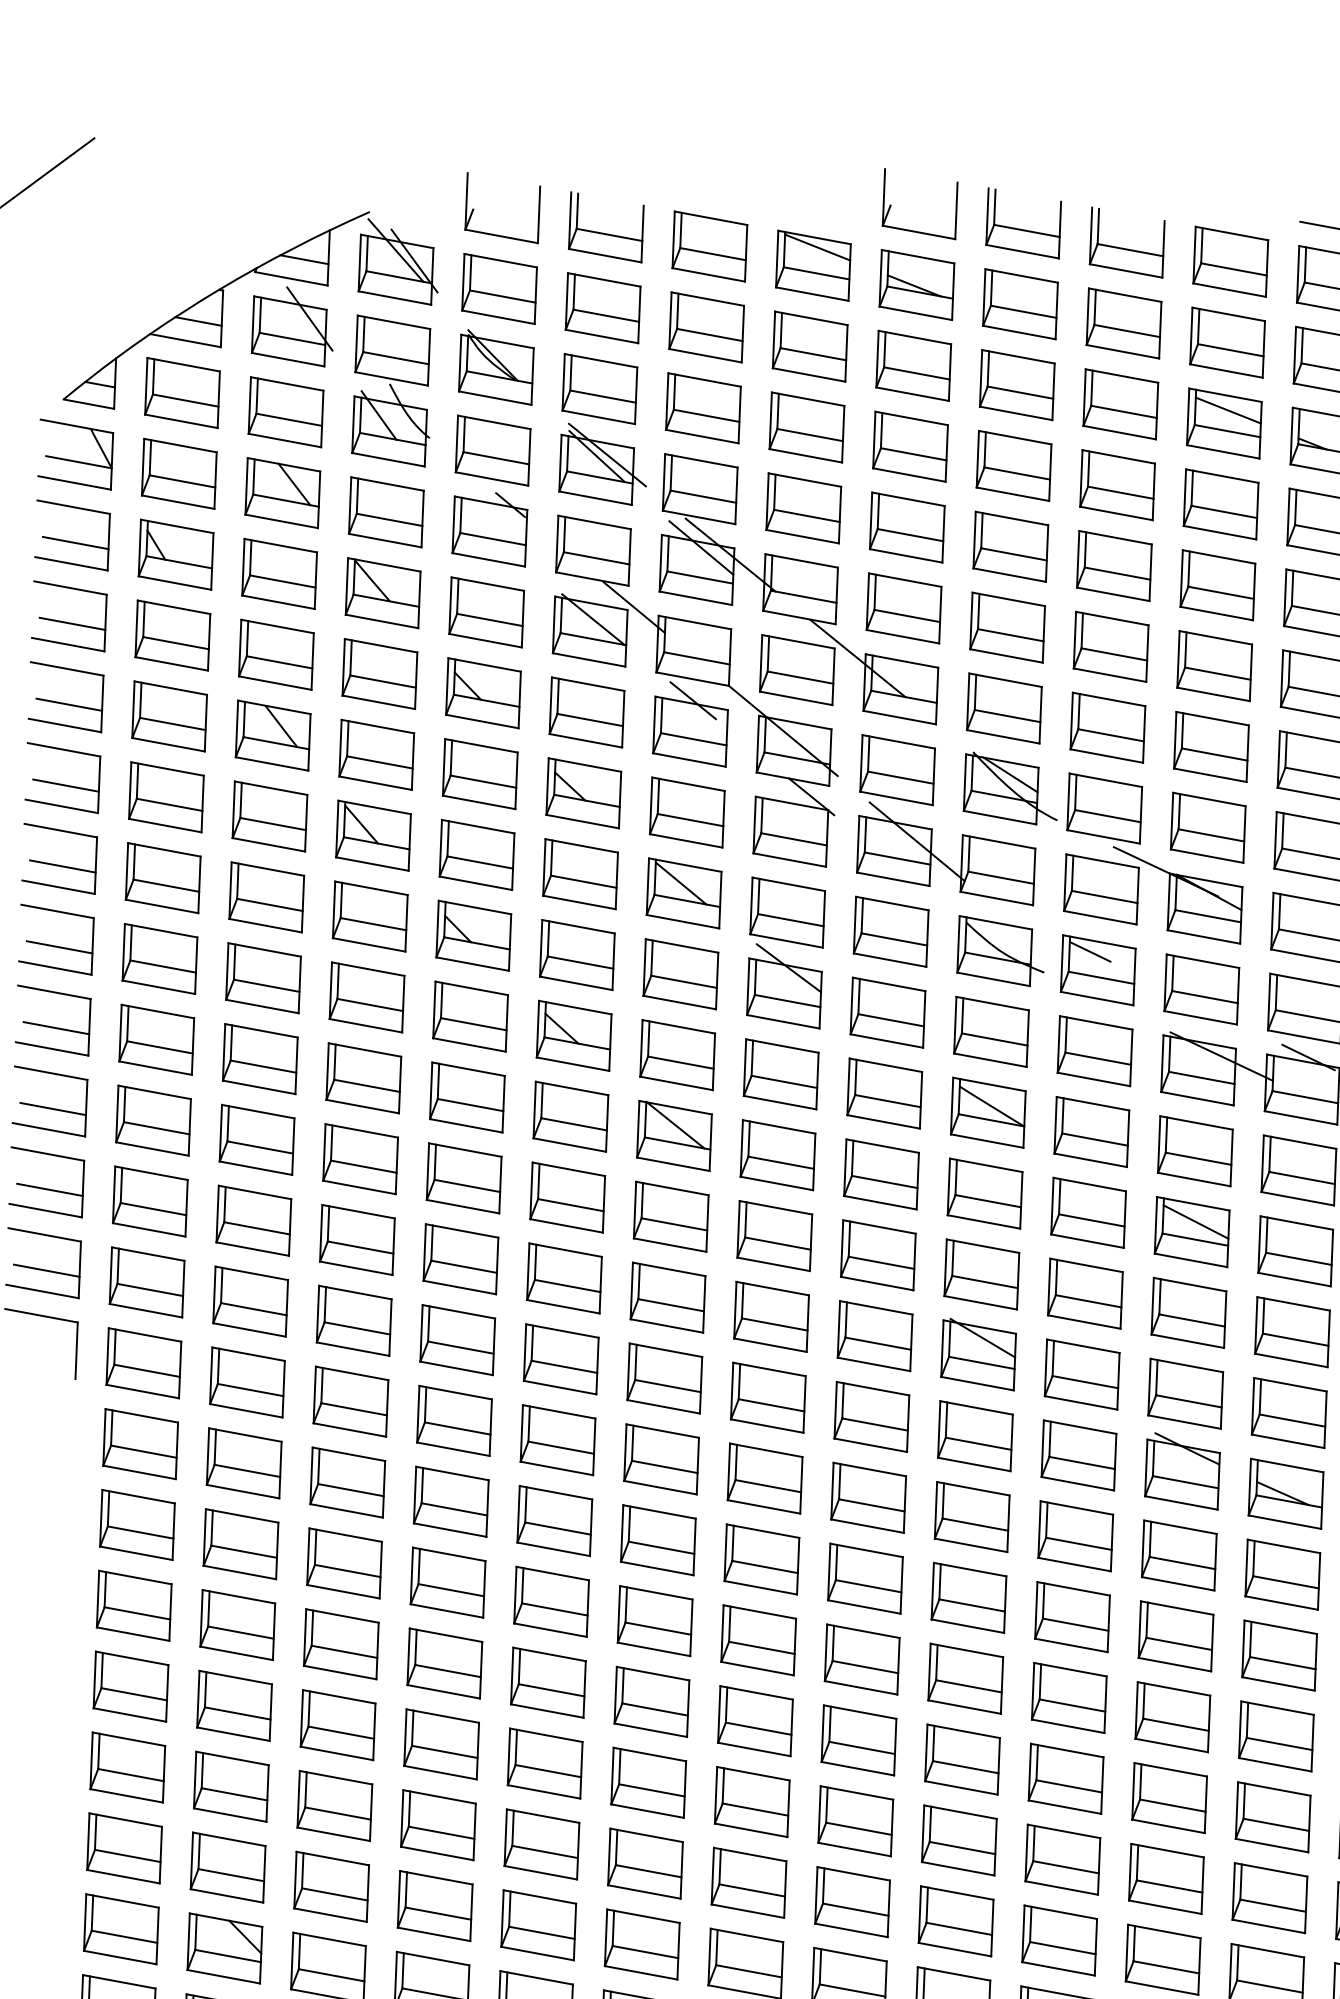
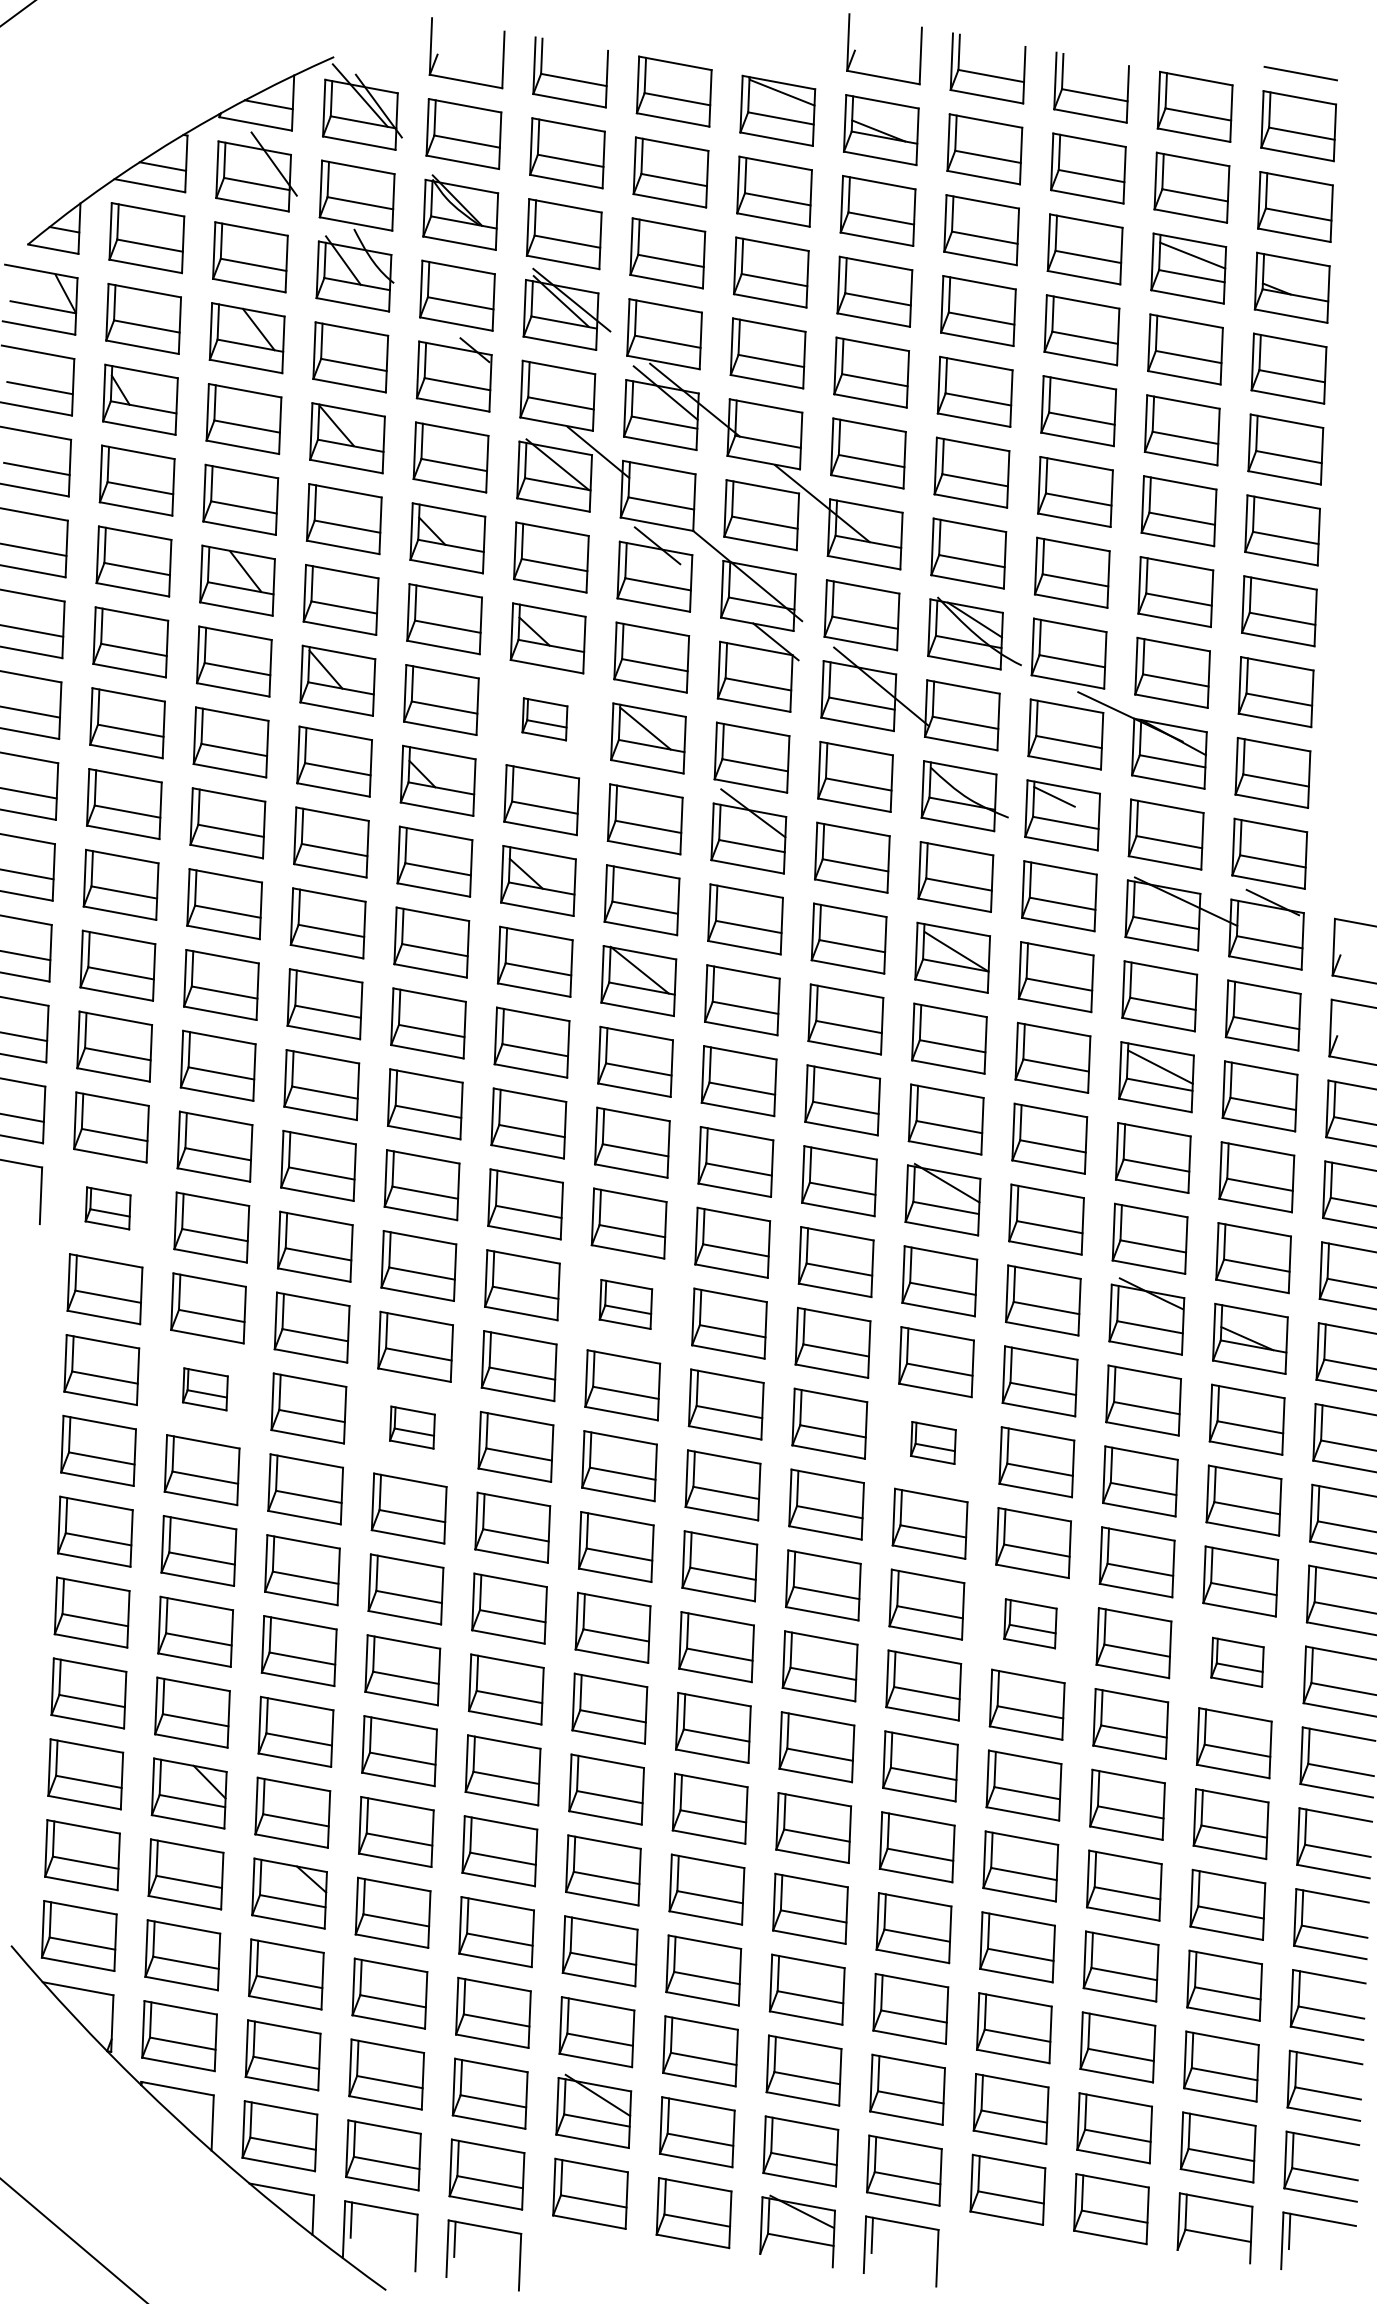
part: (580, 874) -> (544, 719), size x0.6
part: (143, 1363) -> (107, 1208), size x0.6
part: (661, 1459) -> (625, 1304), size x0.7
part: (241, 1544) -> (205, 1389), size x0.6
part: (448, 1582) -> (412, 1427), size x0.6
part: (969, 1597) -> (933, 1442), size x0.6
part: (1066, 1778) -> (1030, 1623), size x0.7
part: (1273, 1817) -> (1237, 1662), size x0.7

